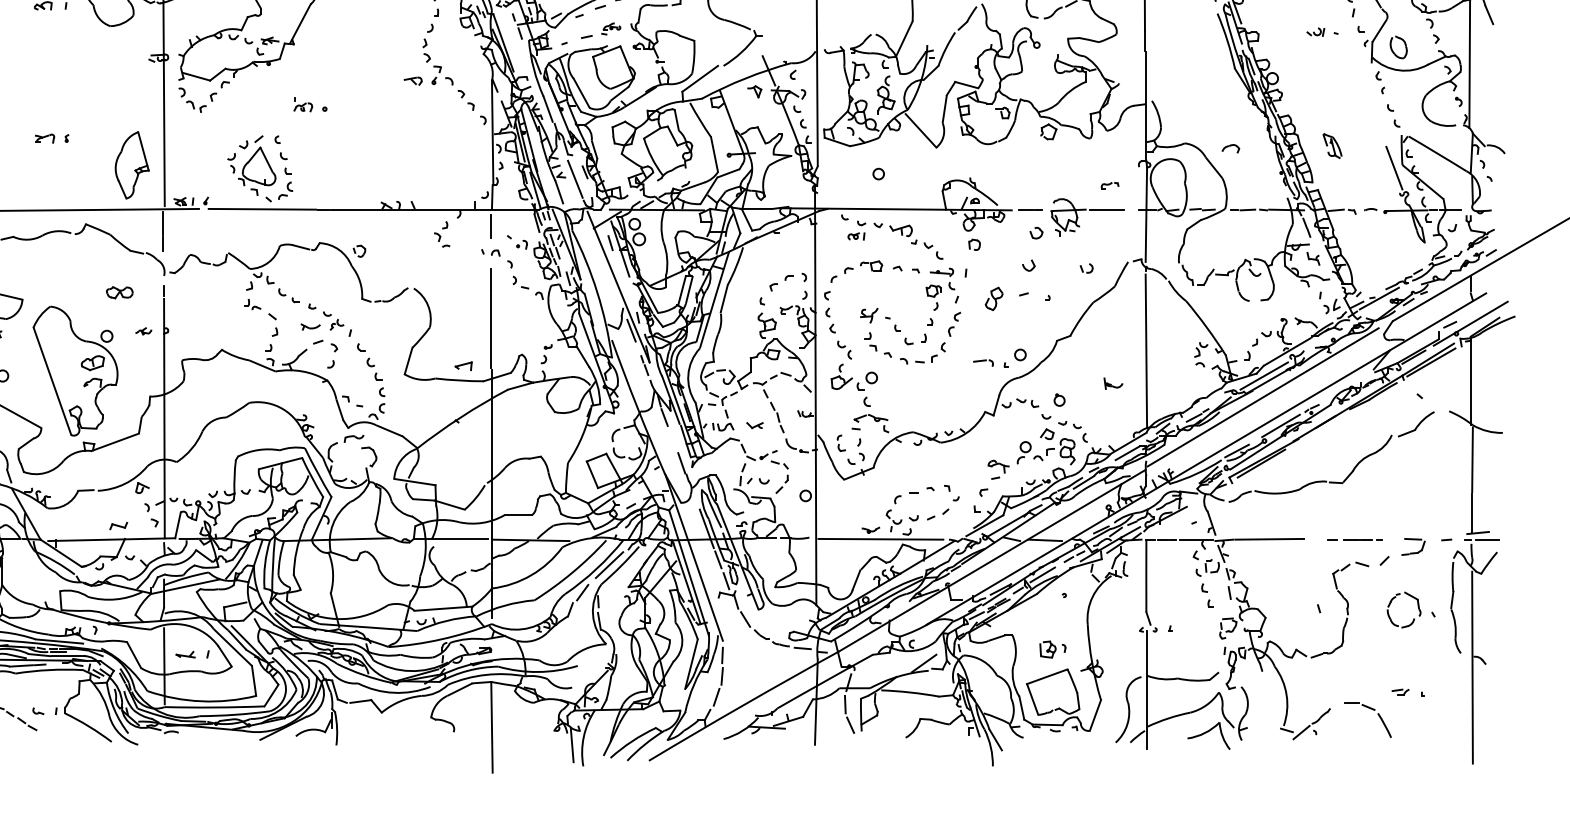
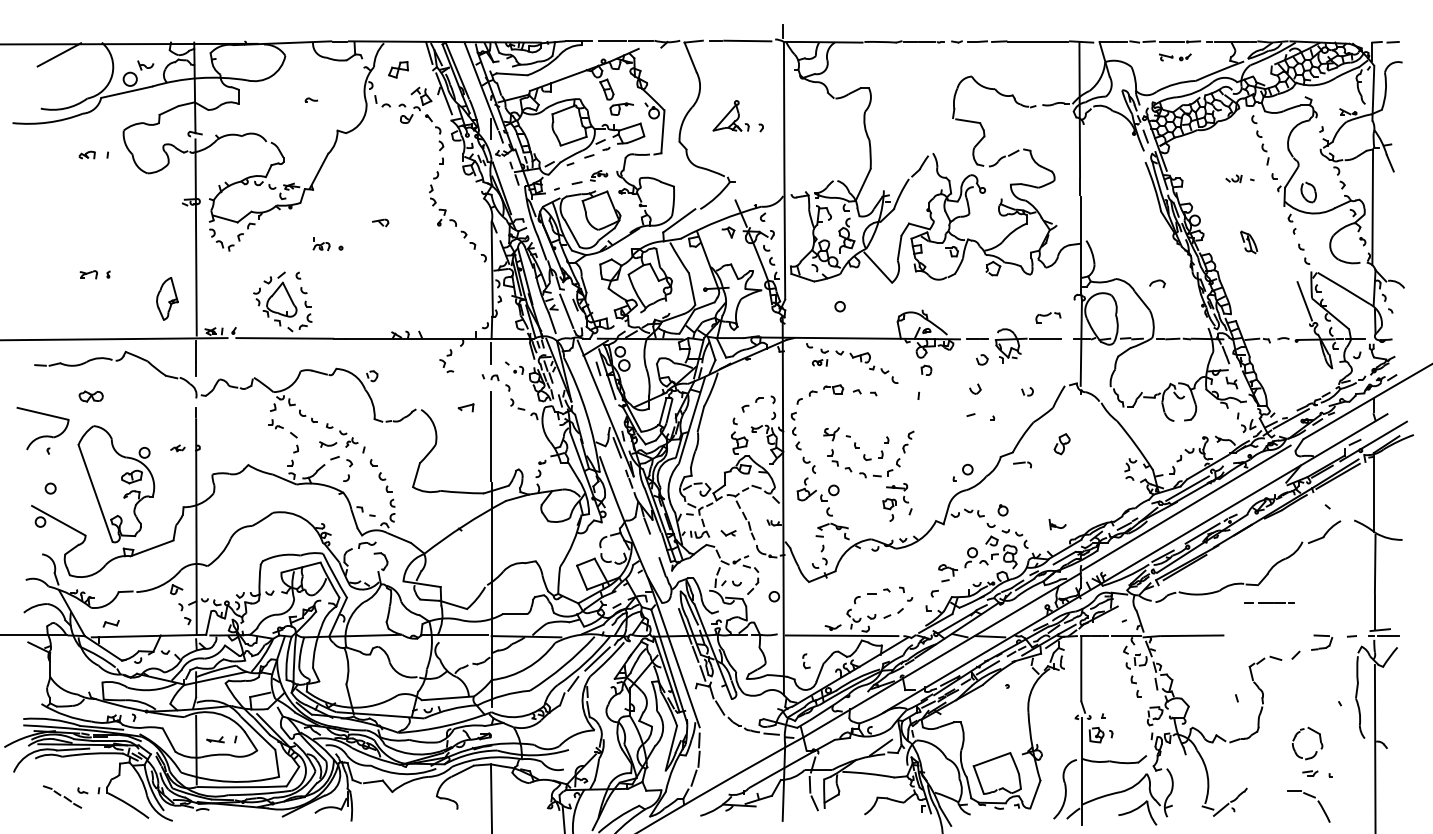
part: (413, 80) -> (380, 222), moved
part: (1333, 146) -> (1249, 242), moved
part: (132, 165) -> (167, 298), size x0.7
part: (1109, 185) -> (1048, 316), size x1.6
part: (942, 289) -> (897, 502), moved
part: (118, 292) -> (90, 396), moved
part: (993, 299) -> (1061, 444), moved
line: (1145, 351) -> (1080, 466), removed
part: (983, 362) -> (1022, 464), moved
part: (462, 365) -> (465, 407), moved
part: (1113, 383) -> (1057, 524), moved
part: (841, 443) -> (806, 661), moved
part: (117, 525) -> (110, 623), moved
line: (1355, 538) -> (1269, 602), moved
part: (1412, 618) -> (1315, 751), moved
part: (1052, 649) -> (1100, 735), moved
part: (1370, 709) -> (1311, 797), moved

